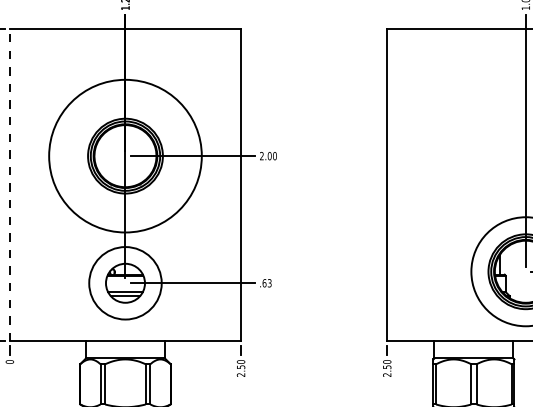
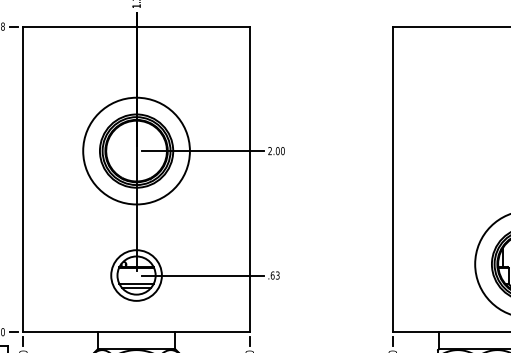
circle: (125, 155) -> (136, 150), size x0.71
line: (9, 184) -> (23, 178), dashed -> solid
circle: (125, 283) -> (136, 275), size x0.71

